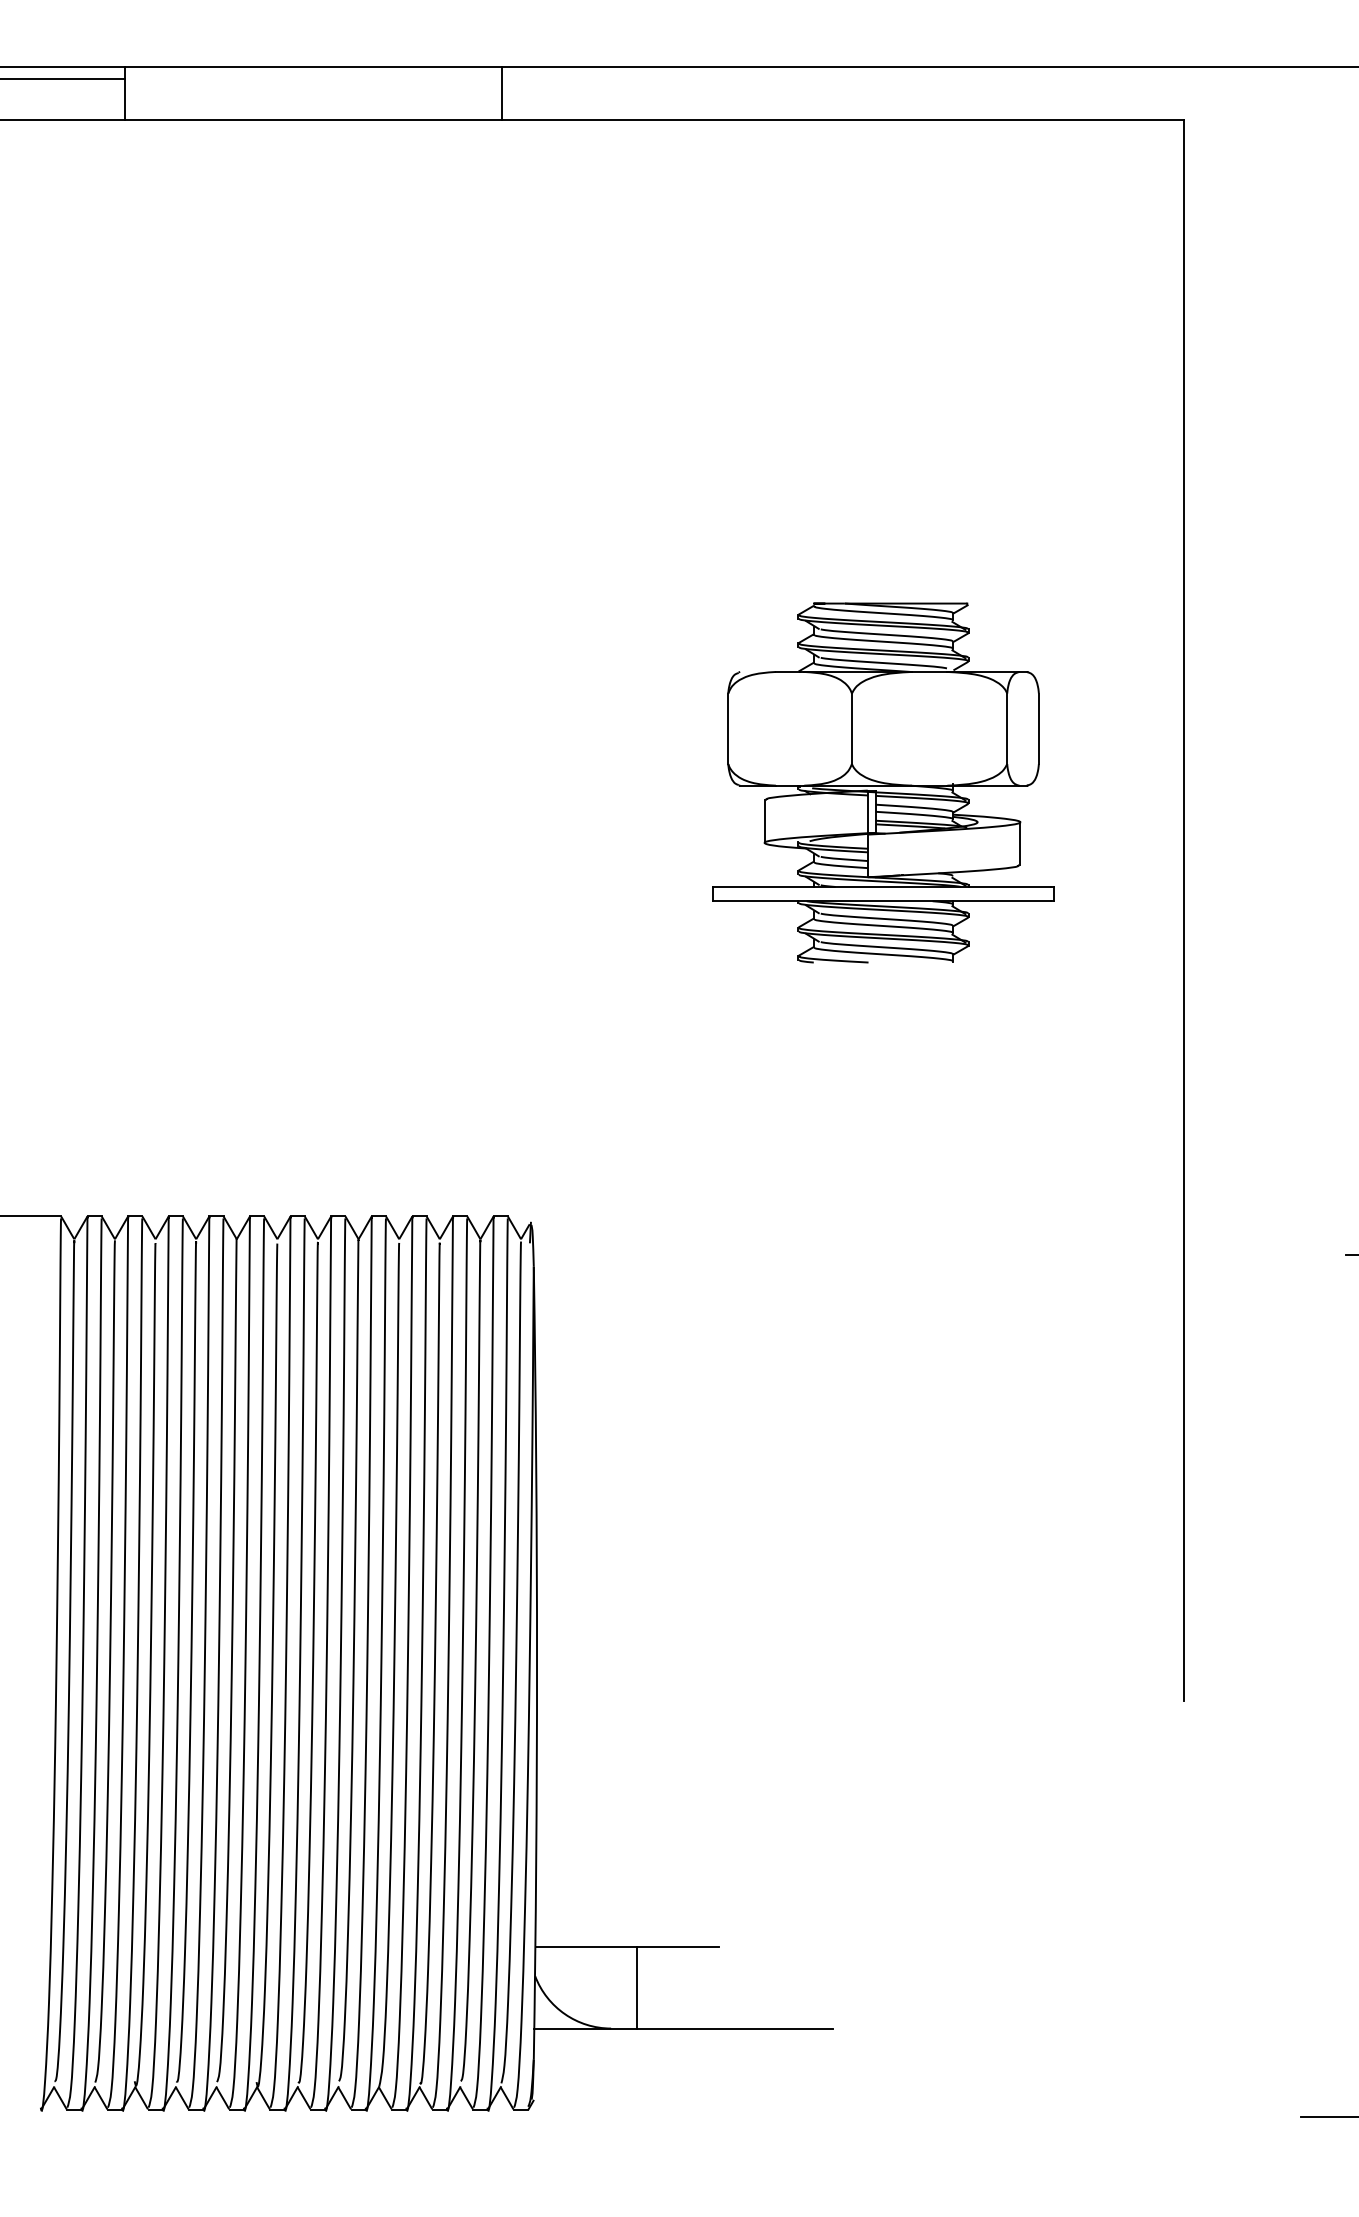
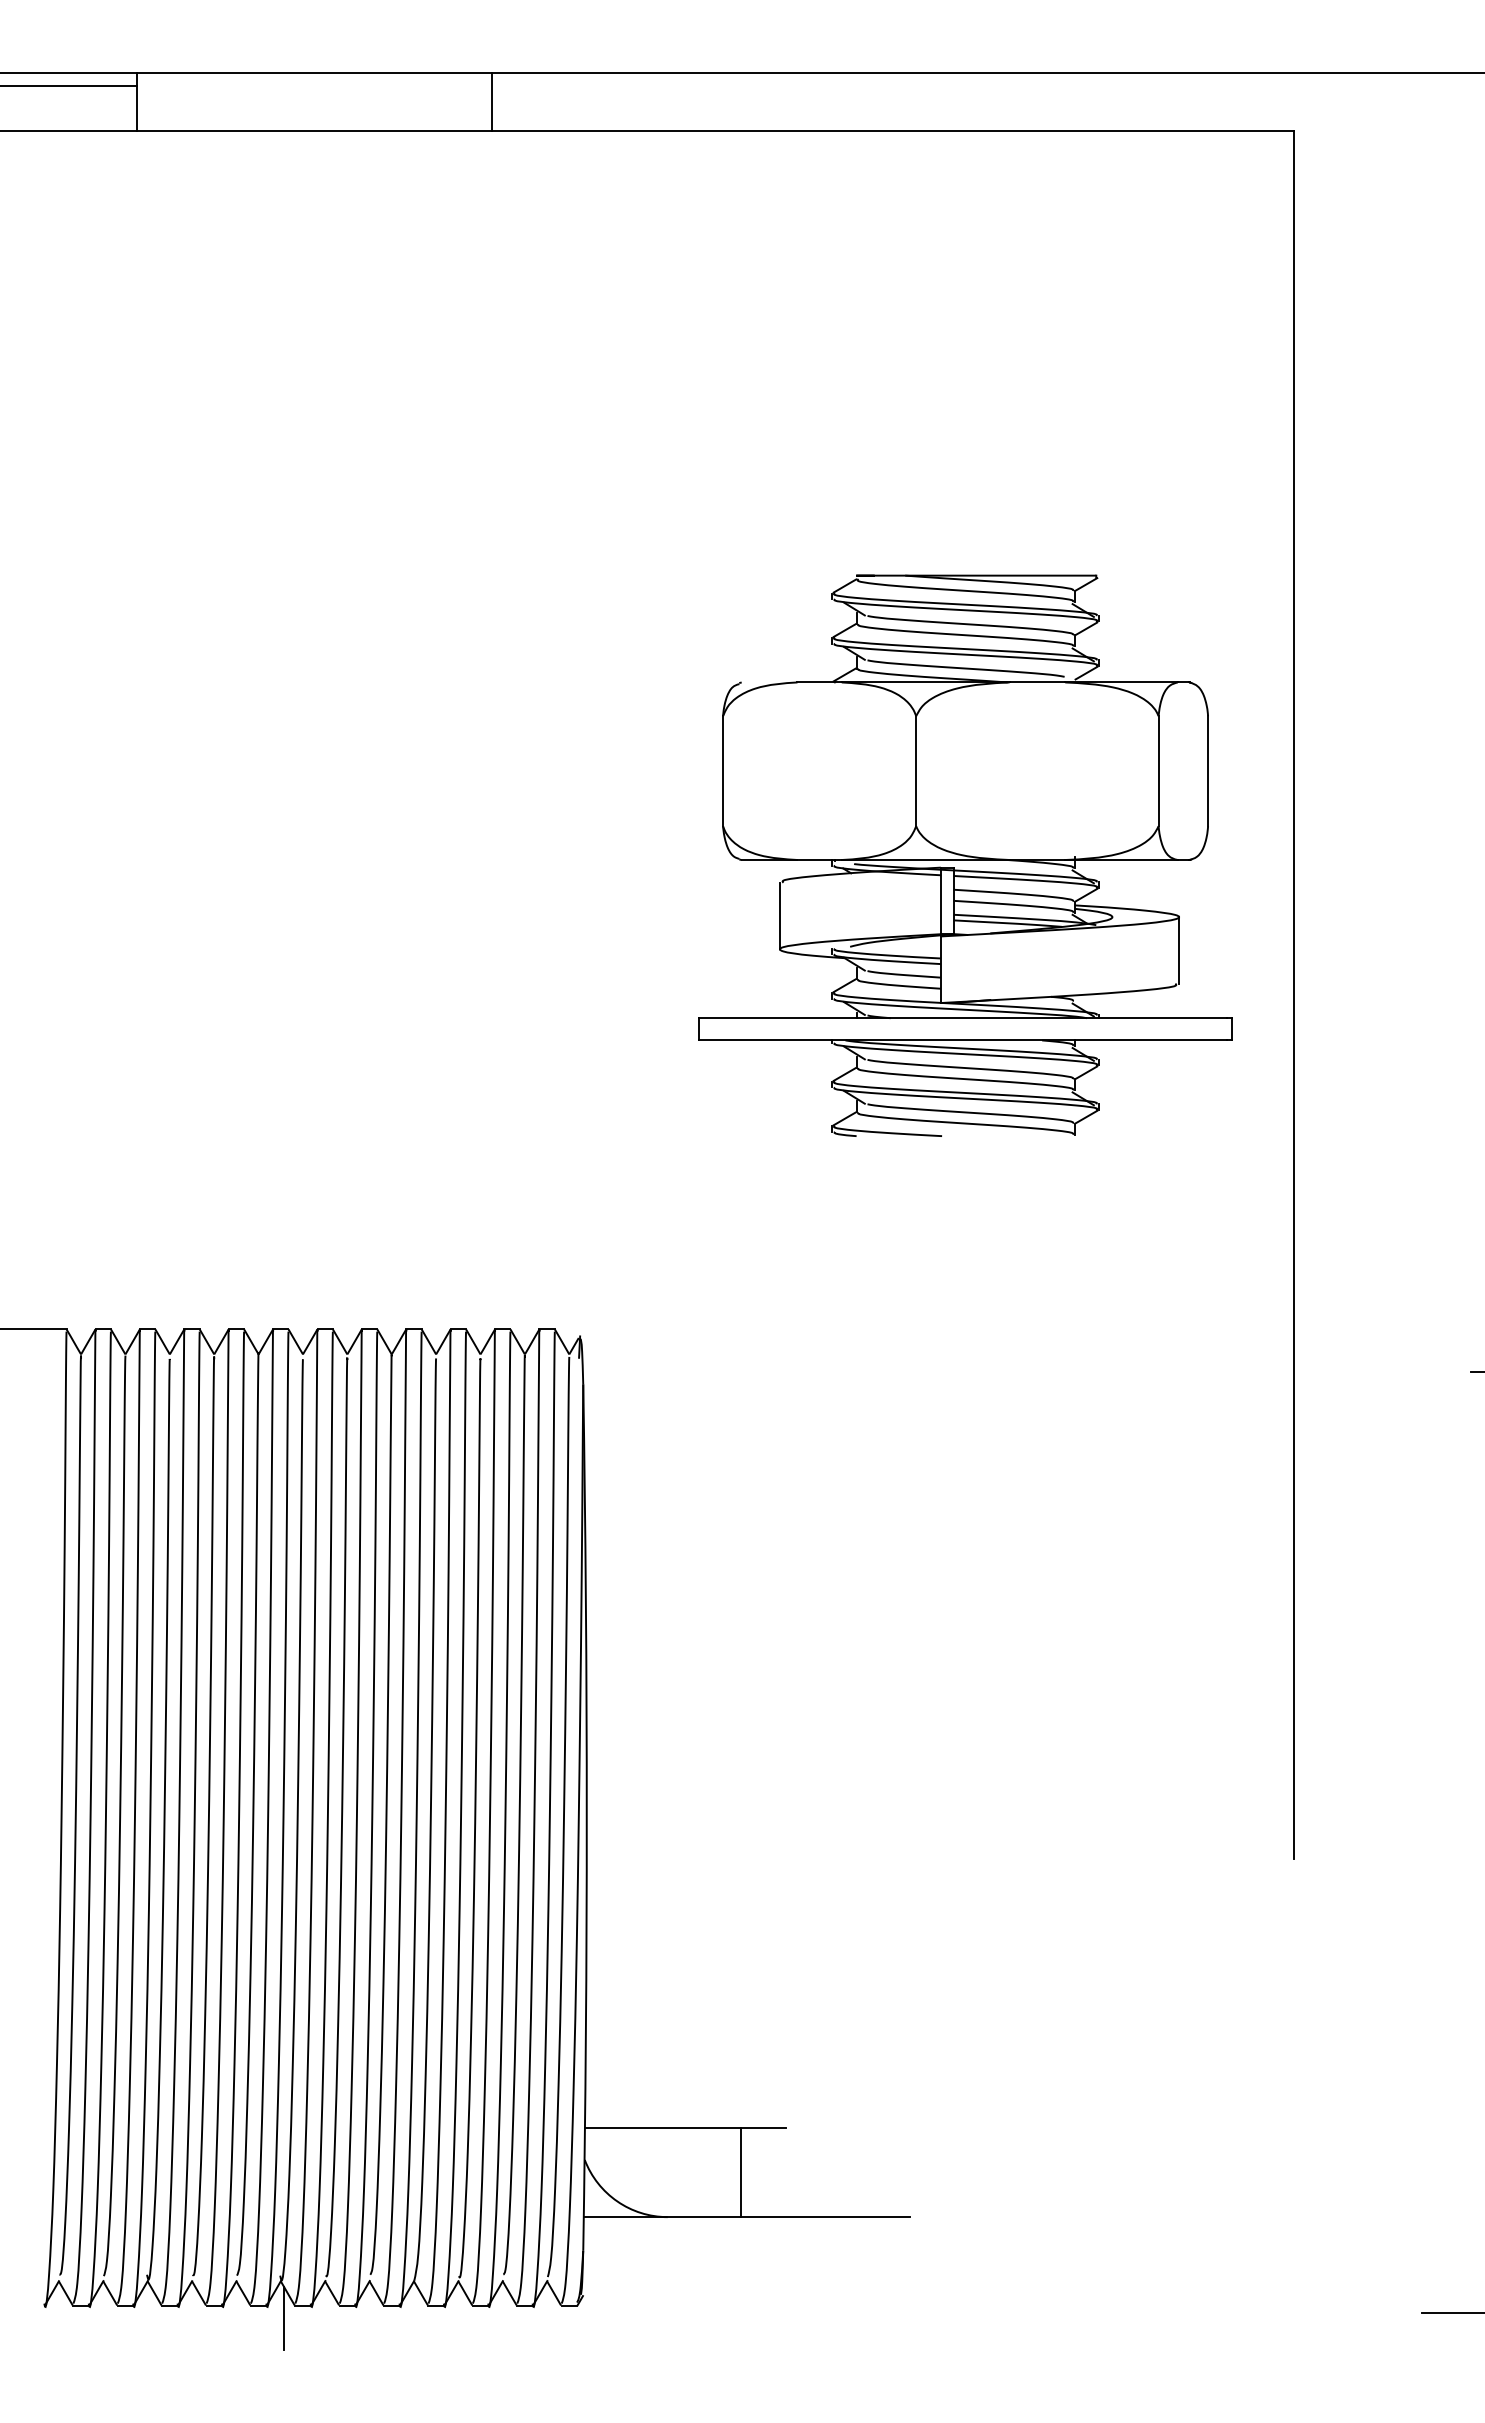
line: (502, 92) -> (491, 101), moved
part: (883, 782) -> (965, 855), size x1.43
line: (637, 1987) -> (741, 2172), moved
line: (259, 2121) -> (283, 2318), added

